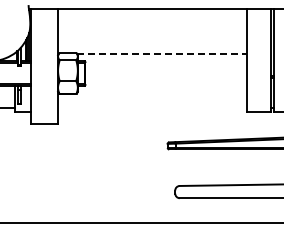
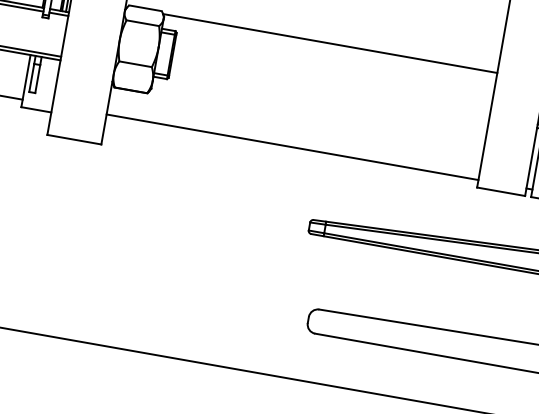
line: (162, 54) -> (331, 44), dashed -> solid
line: (152, 108) -> (292, 147), added

